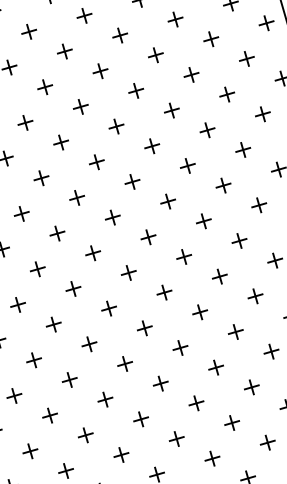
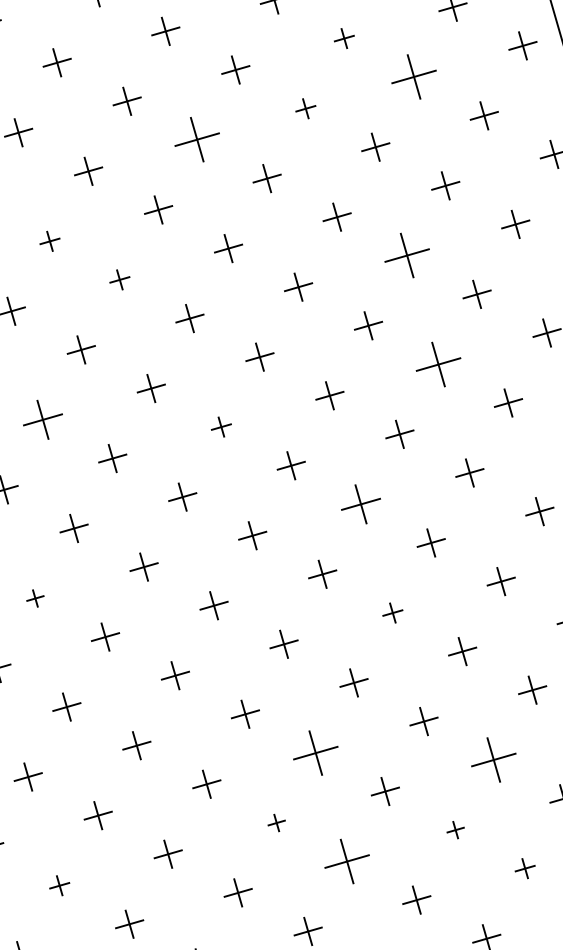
part: (175, 19) -> (344, 38), size x0.7
part: (211, 39) -> (414, 77), size x1.6
part: (155, 55) -> (305, 109), size x0.7
part: (100, 71) -> (197, 140), size x1.6
part: (25, 122) -> (50, 240), size x0.7
part: (207, 130) -> (407, 256), size x1.6
part: (60, 142) -> (118, 279), size x0.7
part: (223, 185) -> (438, 364), size x1.6
part: (21, 213) -> (42, 419), size x1.4
part: (112, 217) -> (220, 426), size x0.7
part: (184, 256) -> (361, 503), size x1.4
part: (17, 304) -> (34, 597), size x0.6
part: (200, 312) -> (393, 613), size x0.7
part: (160, 383) -> (314, 752), size x1.6
part: (251, 387) -> (493, 760), size x1.6
part: (140, 419) -> (275, 823), size x0.6
part: (232, 422) -> (456, 829), size x0.6
part: (176, 438) -> (346, 860), size x1.6
part: (267, 442) -> (524, 868), size x0.7
part: (30, 451) -> (59, 885), size x0.7

